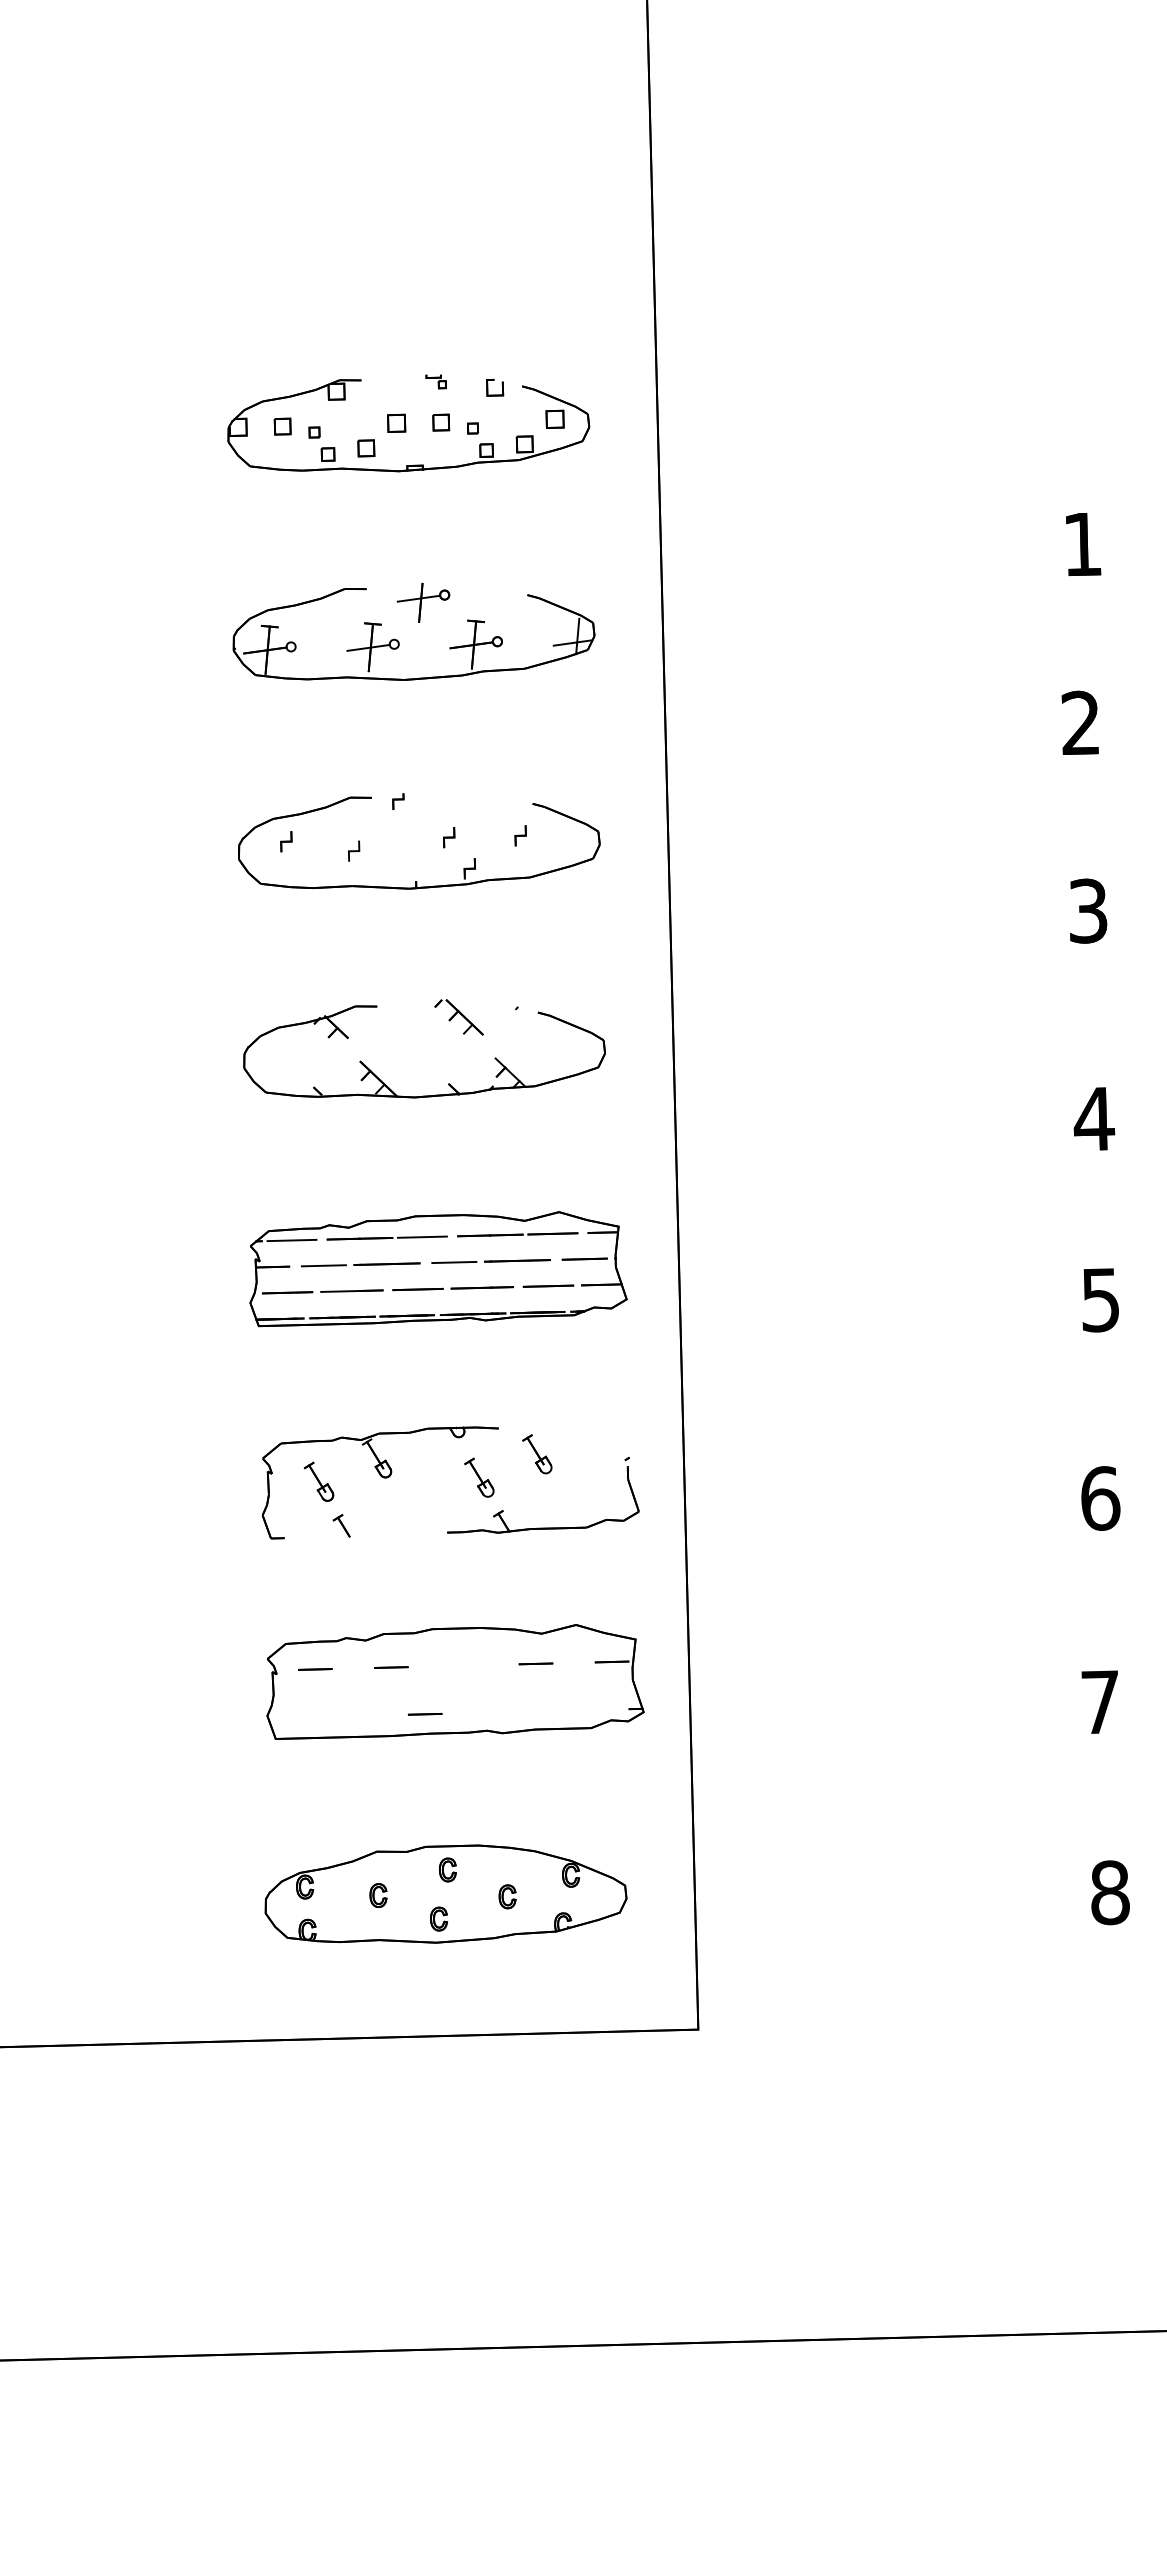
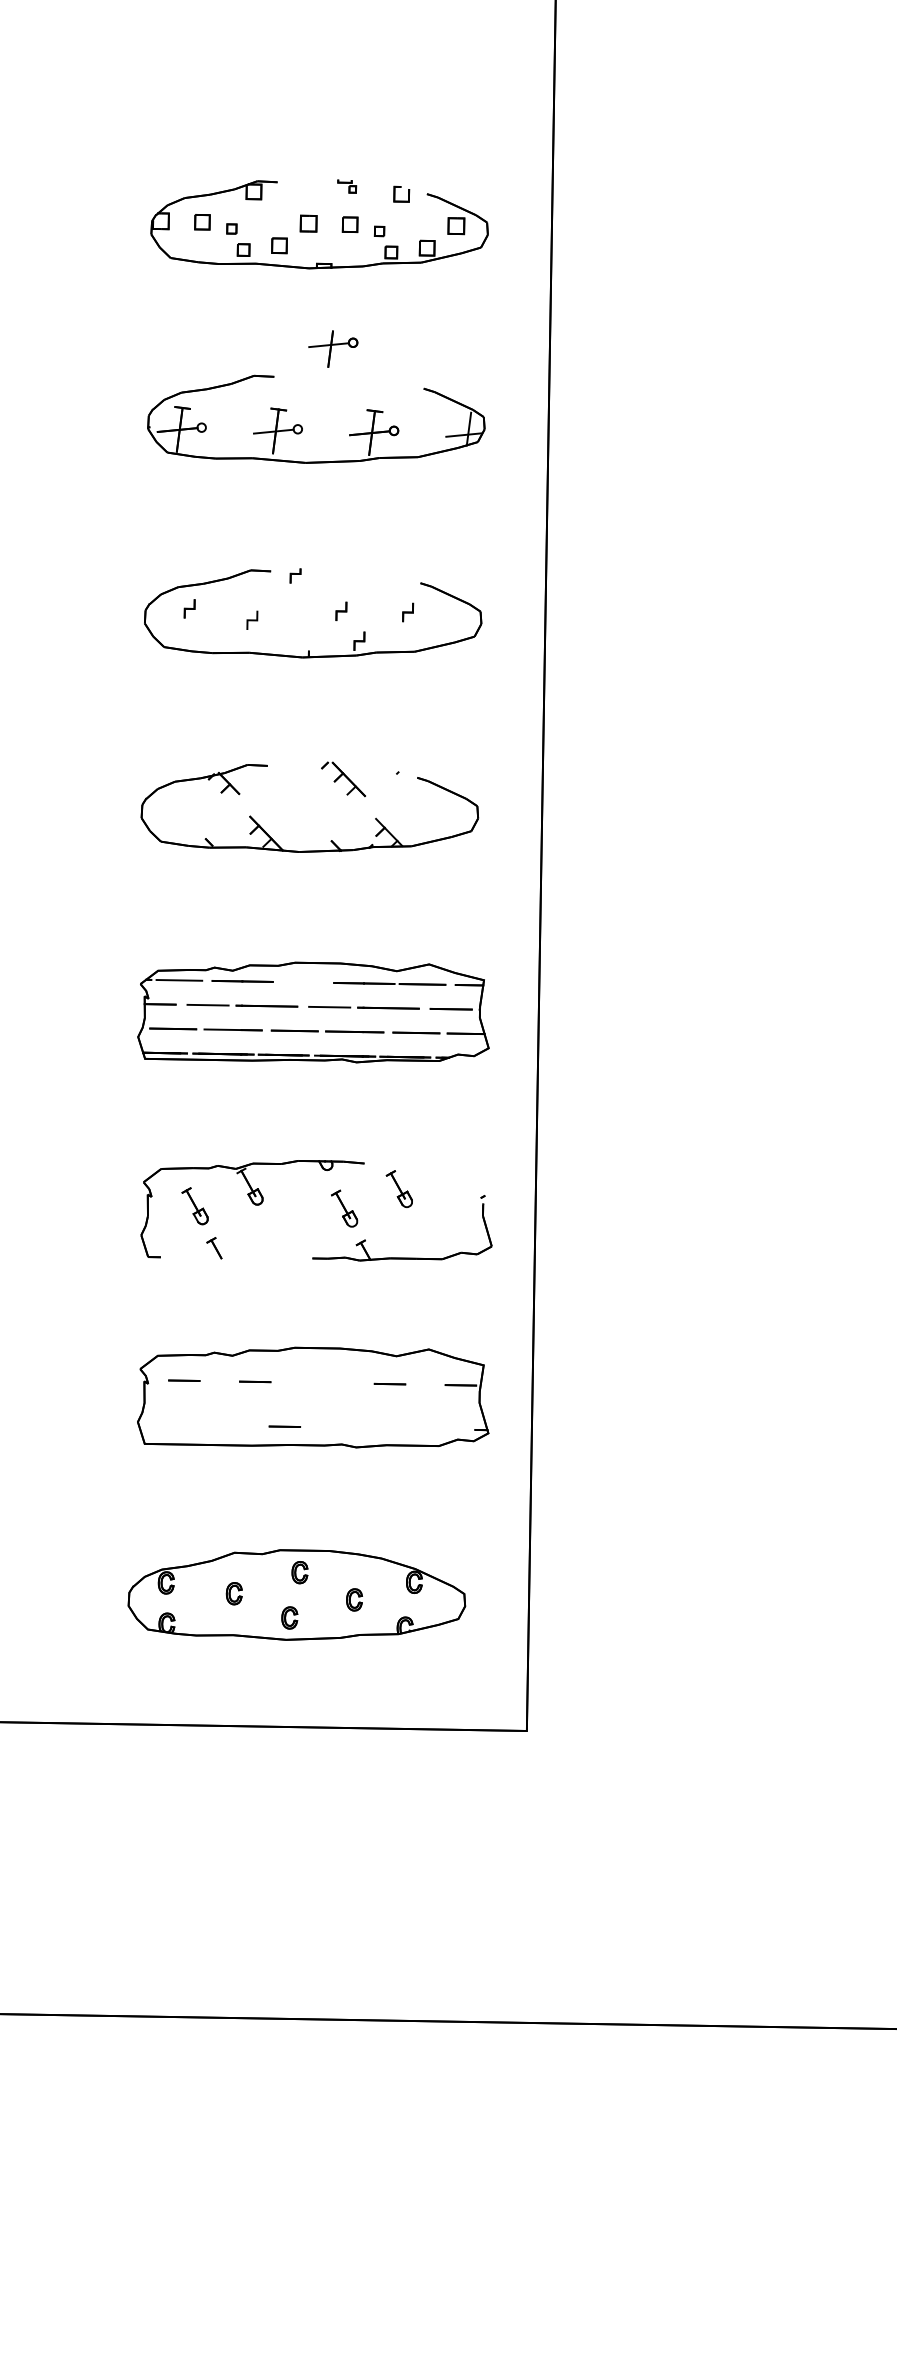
part: (423, 602) -> (333, 348), moved
line: (422, 1236) -> (301, 981), removed

